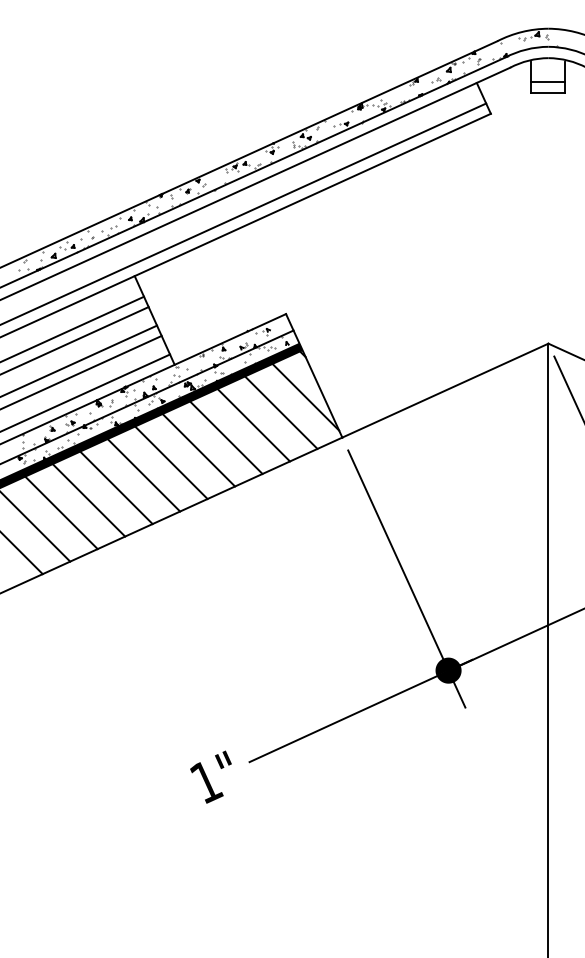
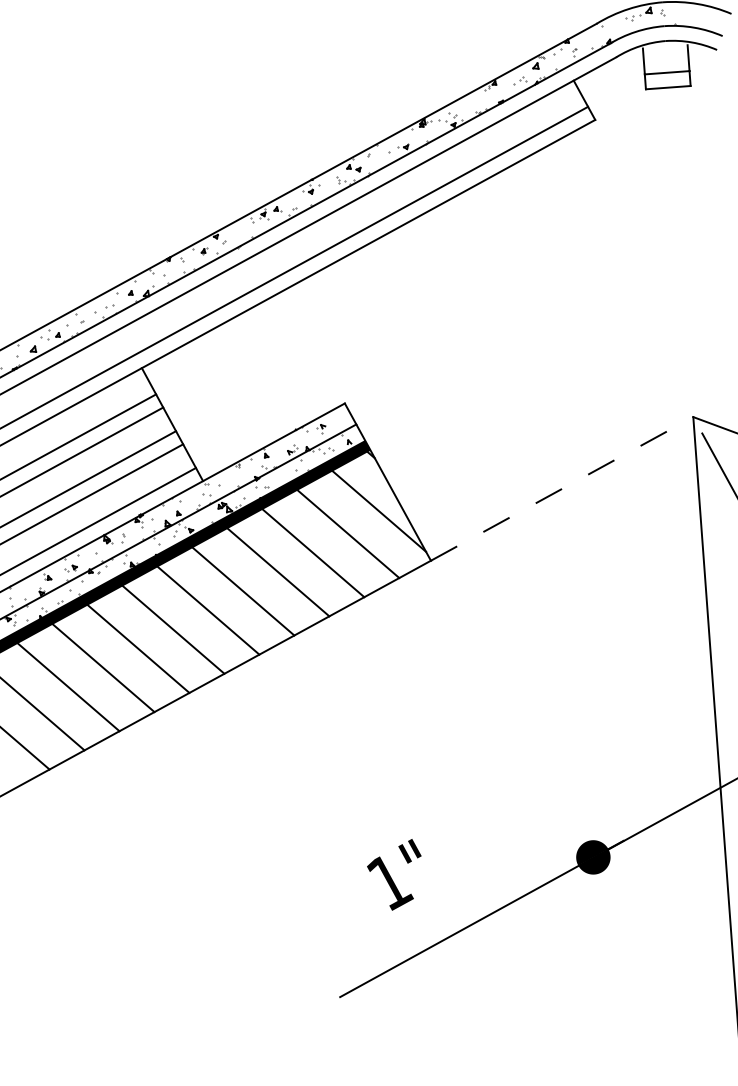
line: (445, 390) -> (562, 488), solid -> dashed
line: (406, 578) -> (529, 740), removed
text: (210, 776) -> (394, 874), moved

